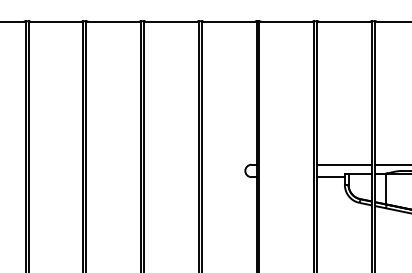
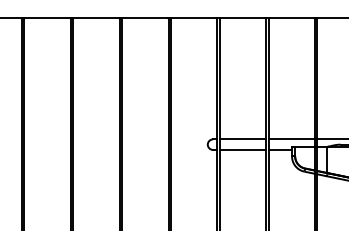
line: (286, 164) -> (242, 139), added
line: (286, 177) -> (242, 150), added

